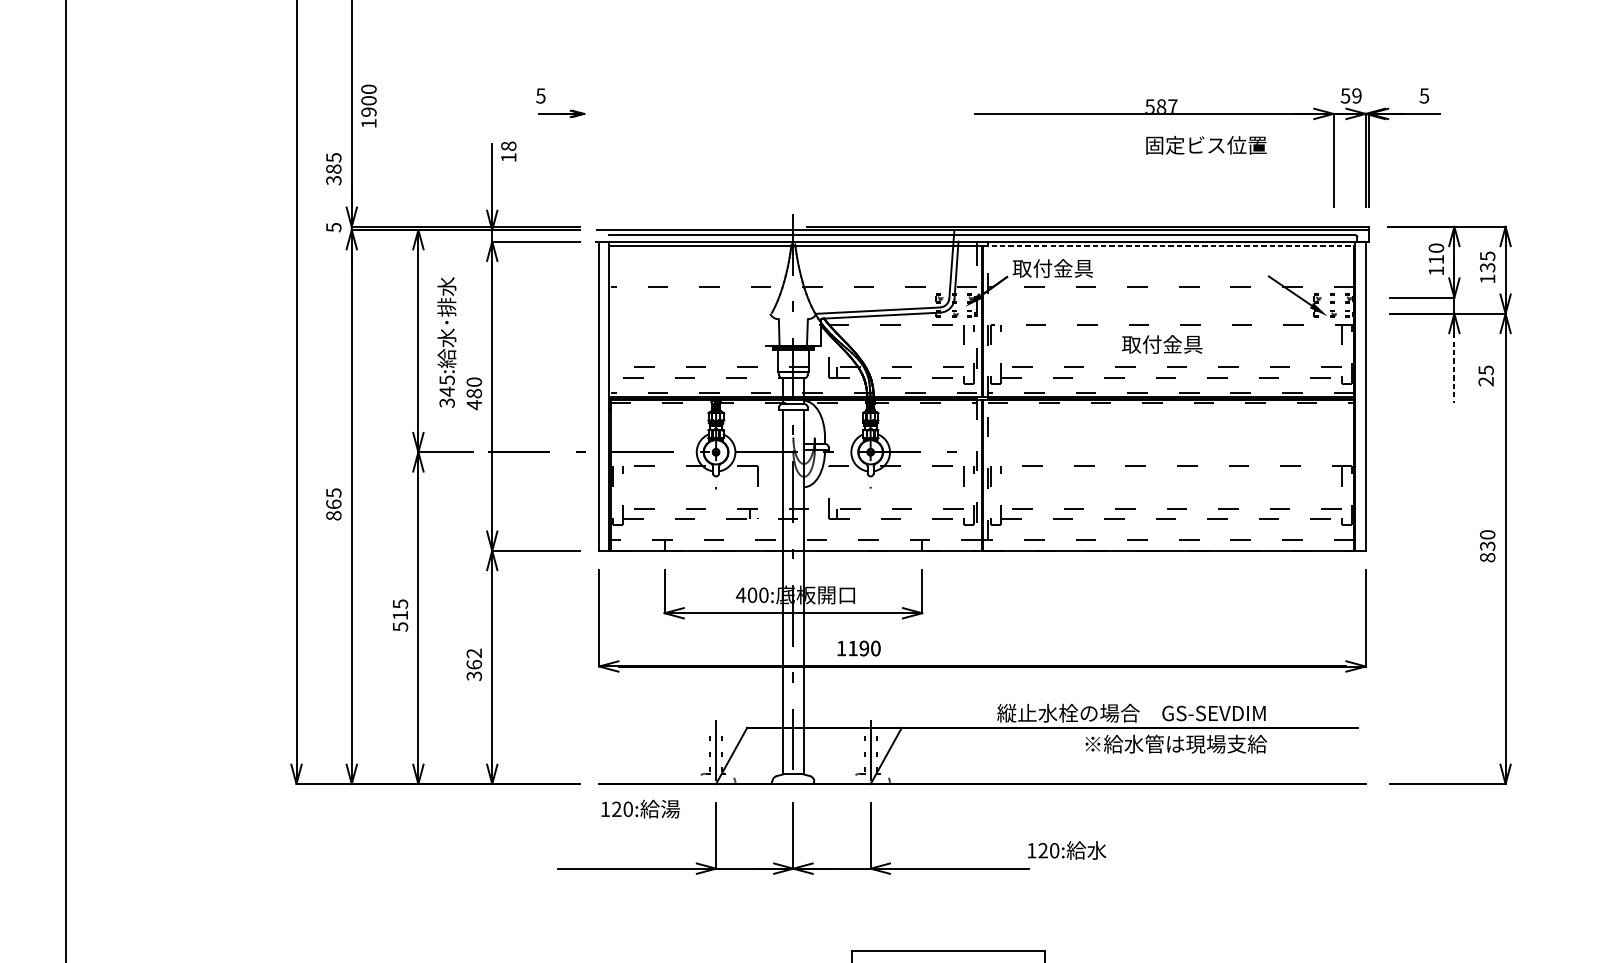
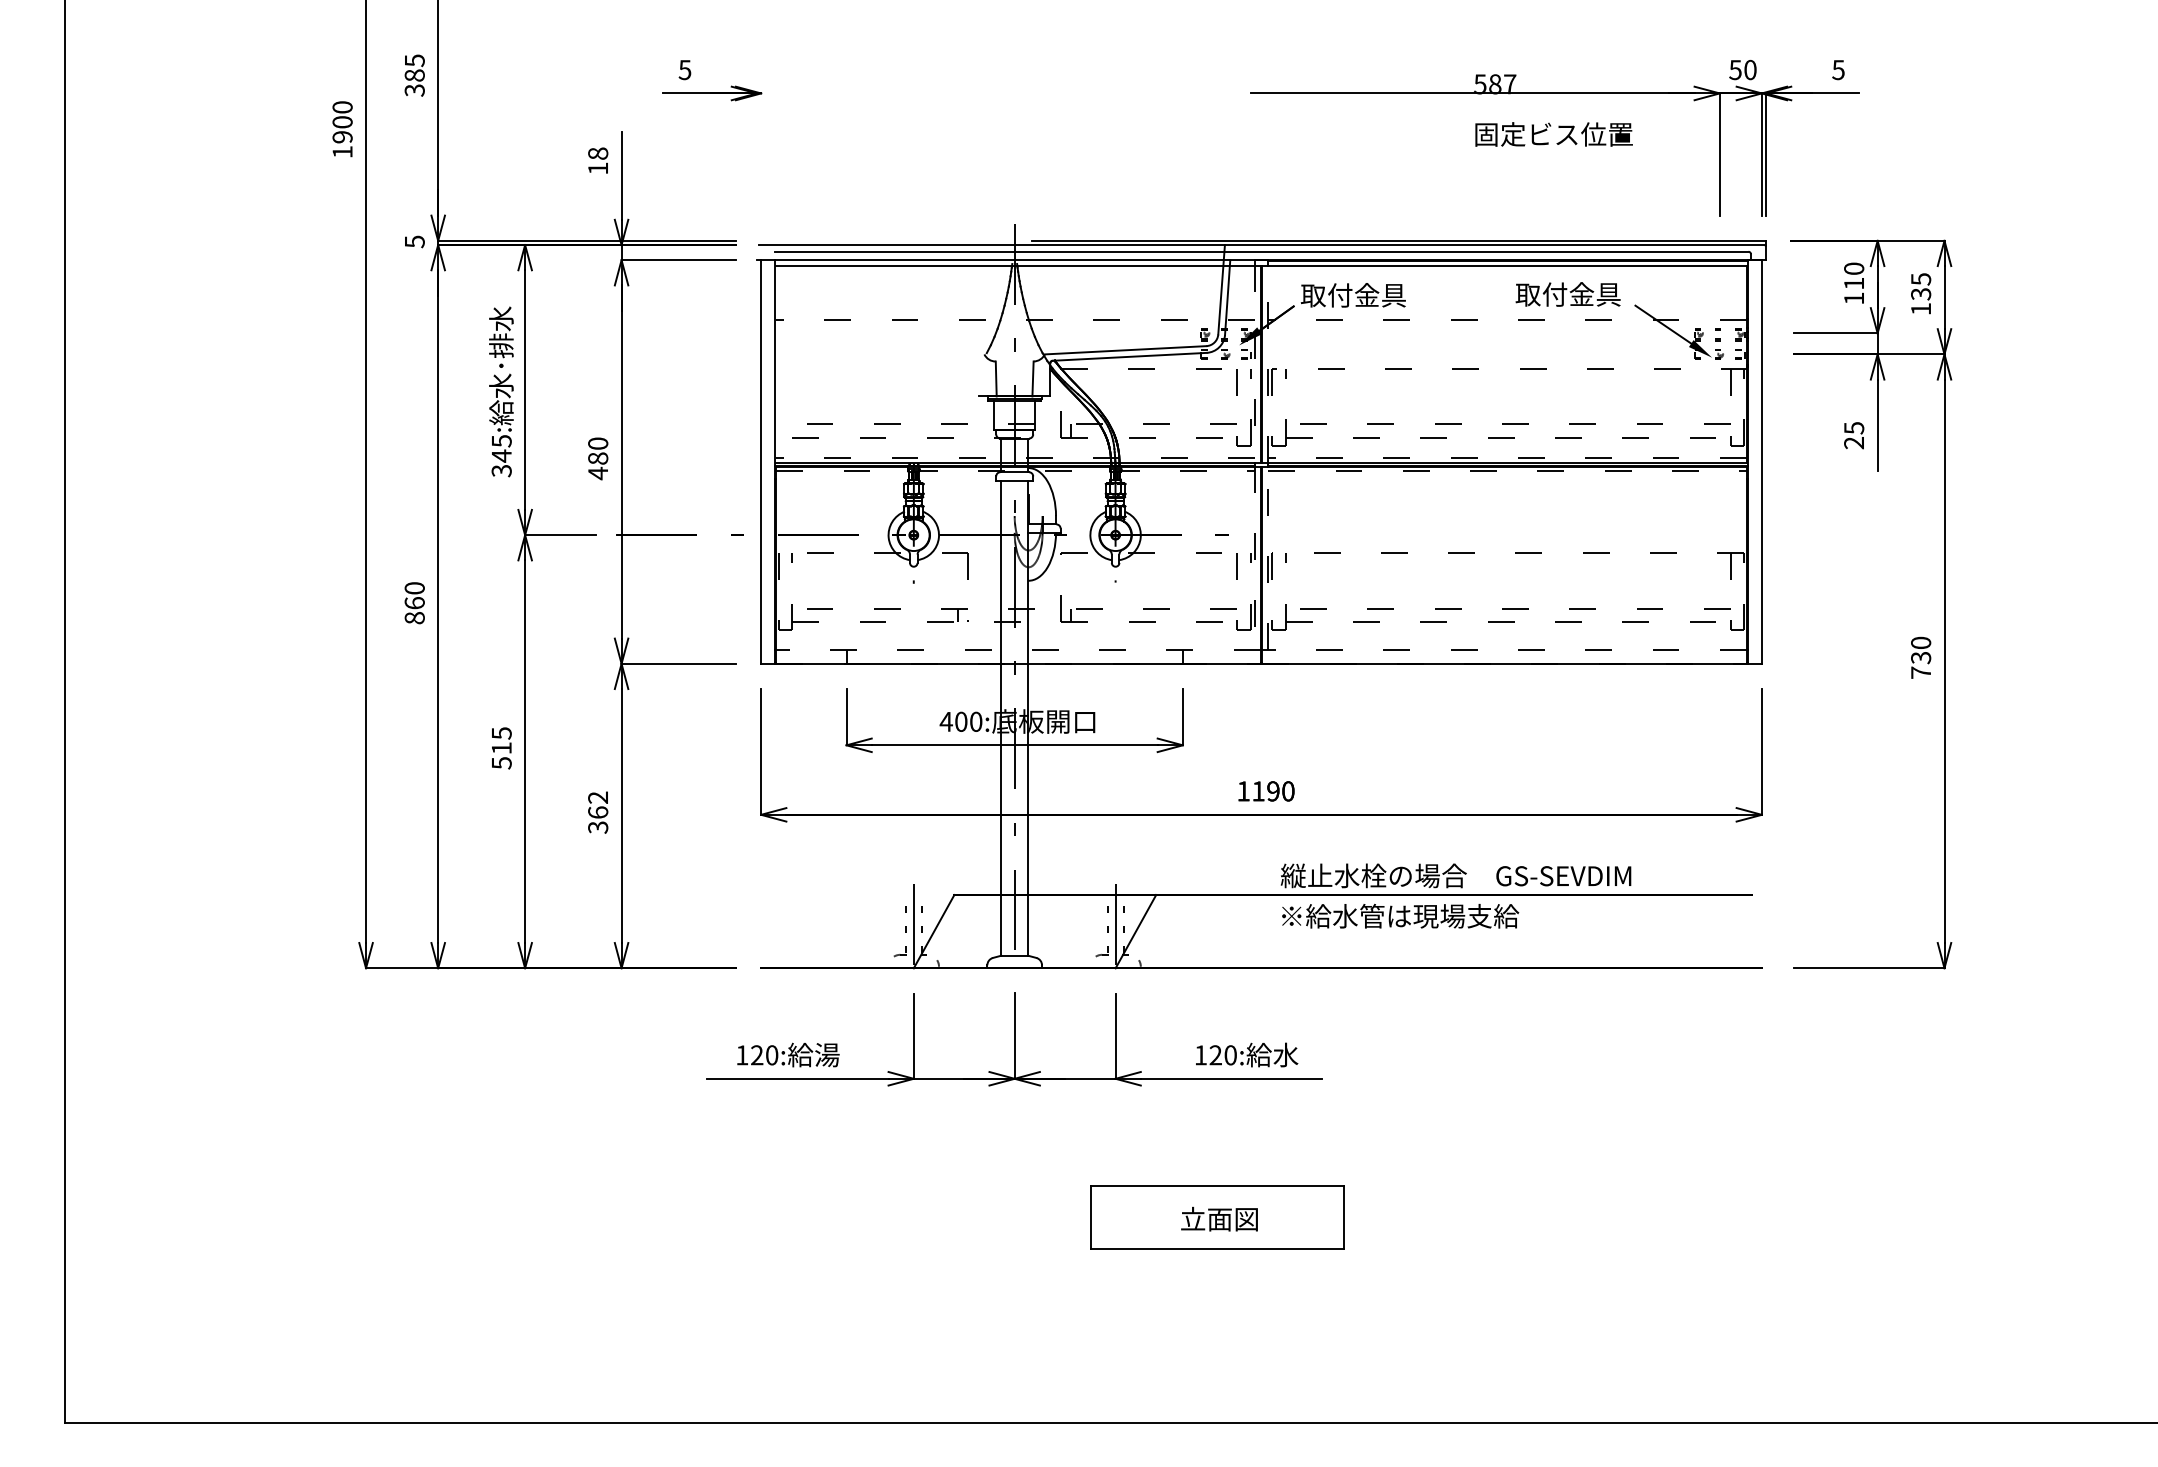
text: (1357, 96) -> (1750, 70), 59 -> 50
text: (368, 106) -> (342, 129), moved
part: (561, 113) -> (712, 93), size x1.67
text: (509, 151) -> (598, 160), moved
text: (333, 169) -> (414, 75), moved
line: (1169, 245) -> (1505, 265), dashed -> solid
text: (447, 342) -> (501, 391), moved
text: (1161, 344) -> (1567, 294), moved
line: (1454, 368) -> (1877, 425), dashed -> solid
text: (1486, 375) -> (1854, 435), moved
text: (333, 493) -> (414, 588), 865 -> 860
text: (1487, 557) -> (1921, 672), 830 -> 730
text: (859, 648) -> (1266, 791), moved
text: (1176, 744) -> (1400, 916), moved
text: (640, 808) -> (788, 1054), moved
text: (1067, 850) -> (1247, 1054), moved

